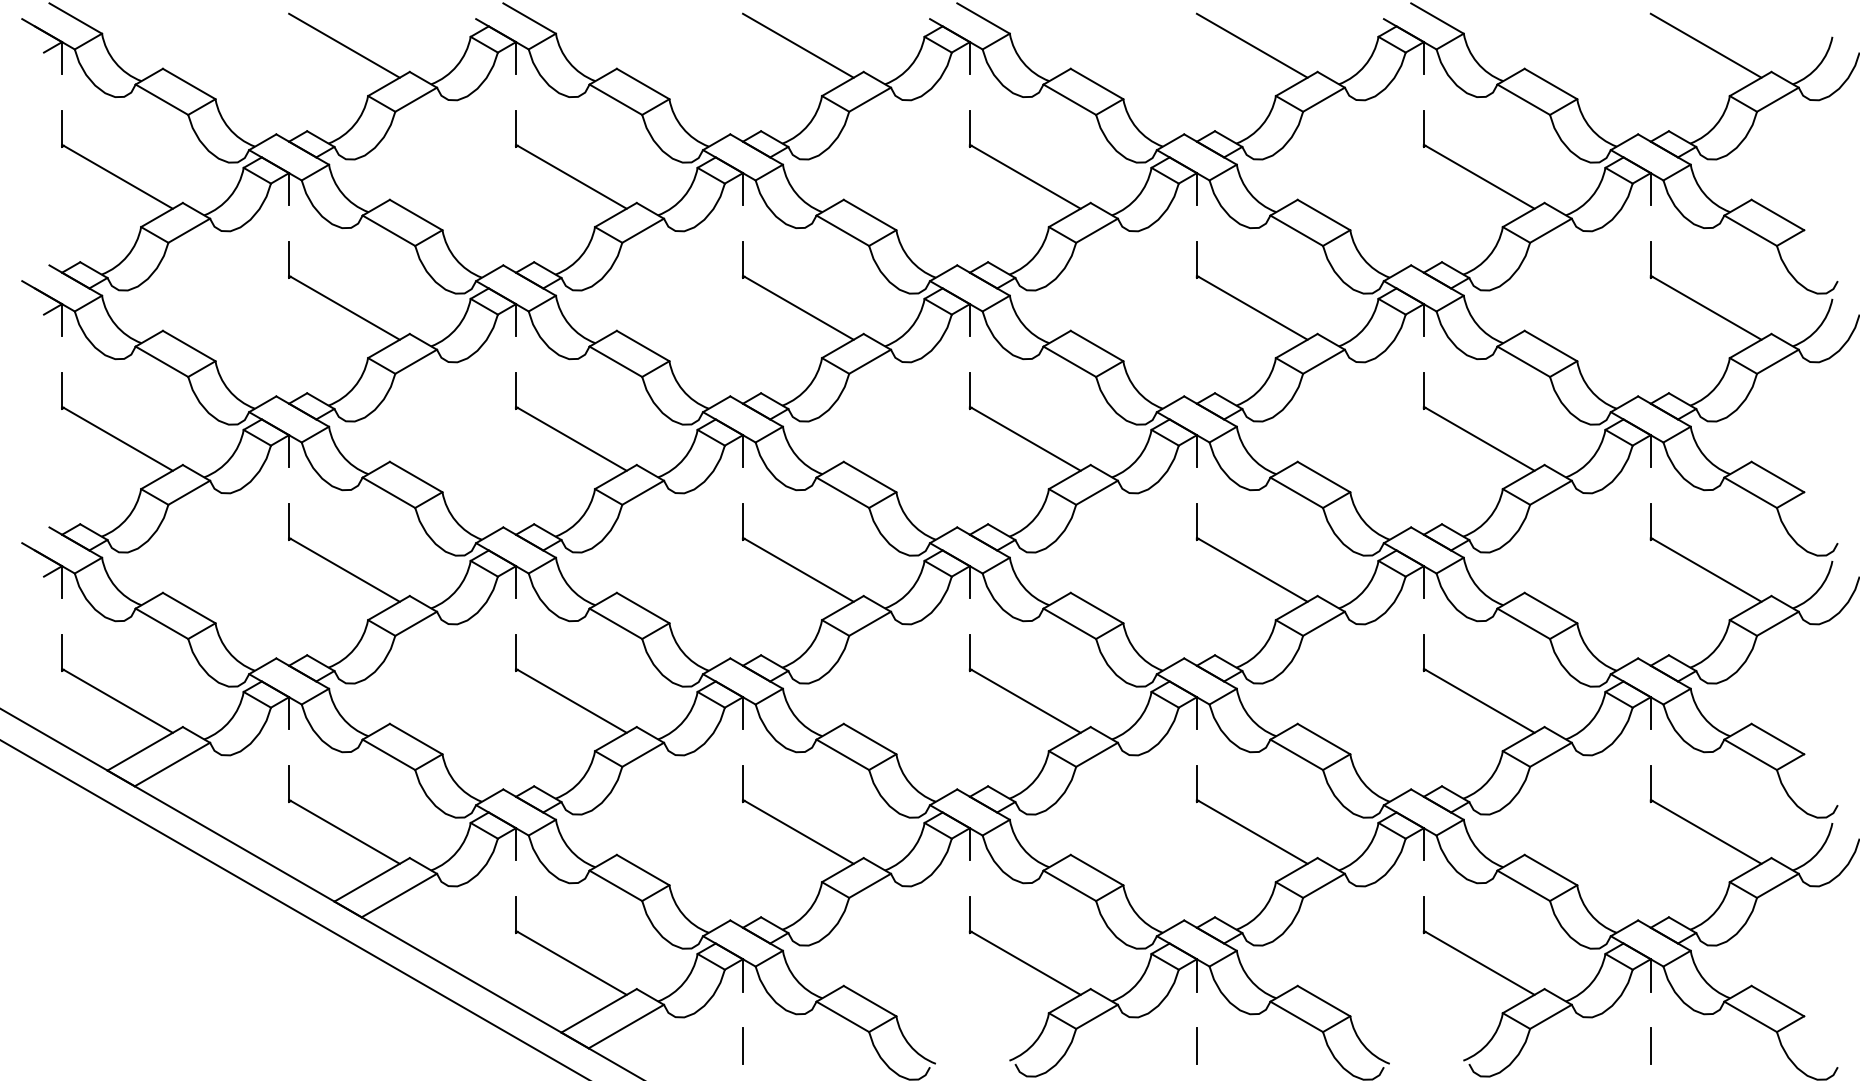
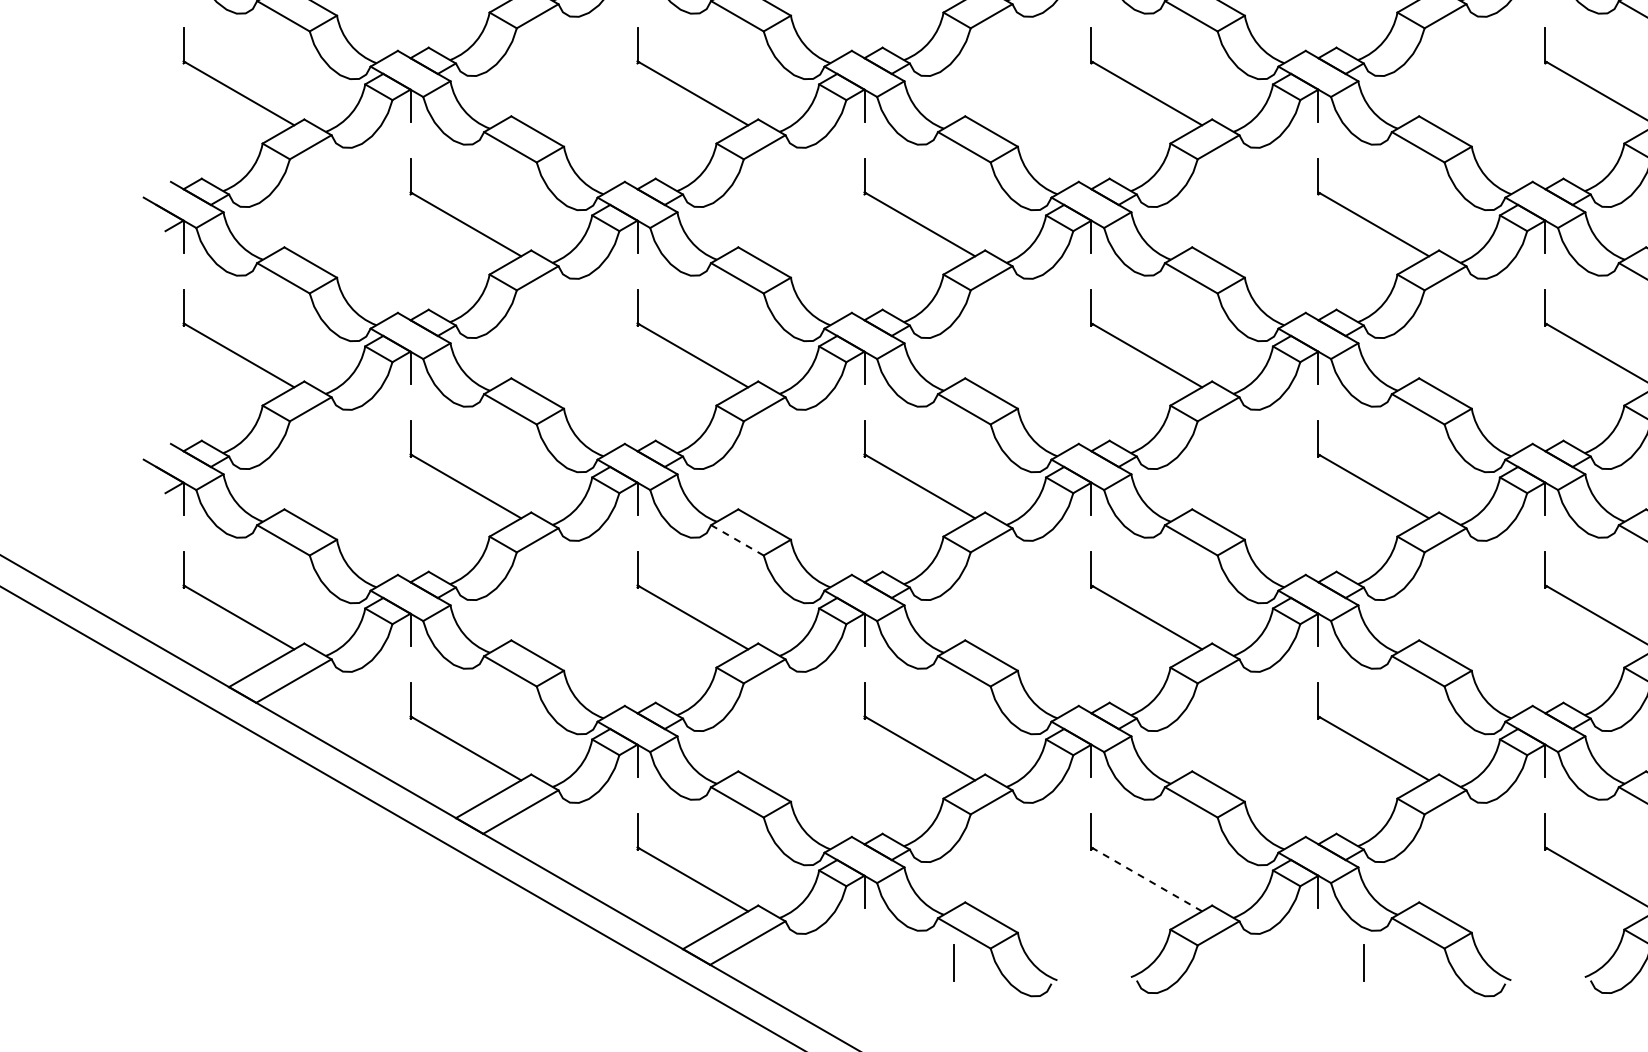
line: (616, 624) -> (738, 541), solid -> dashed
line: (1025, 962) -> (1147, 879), solid -> dashed
line: (742, 1045) -> (953, 962), moved
line: (1196, 1045) -> (1364, 962), moved

